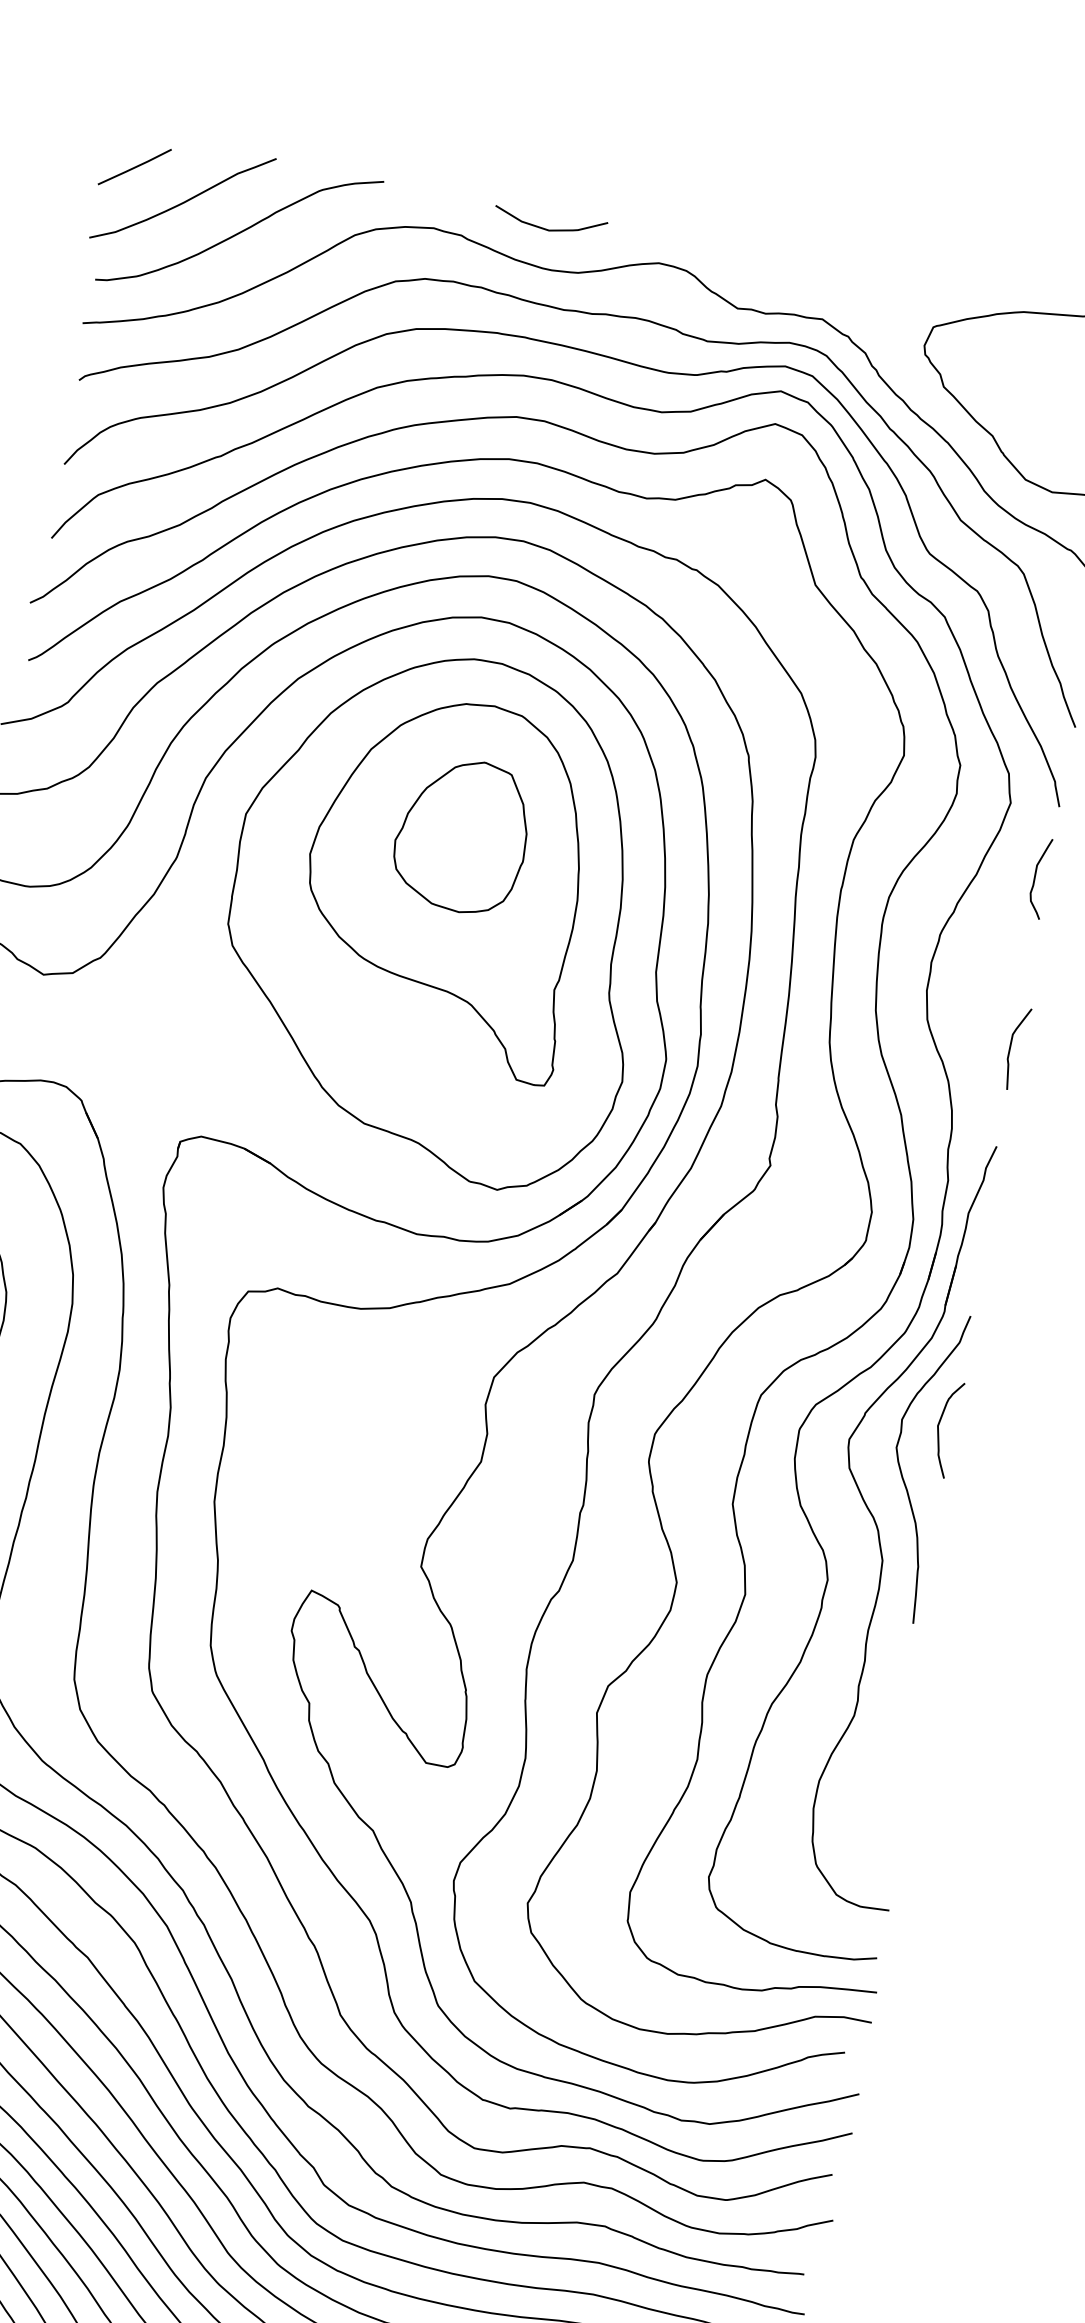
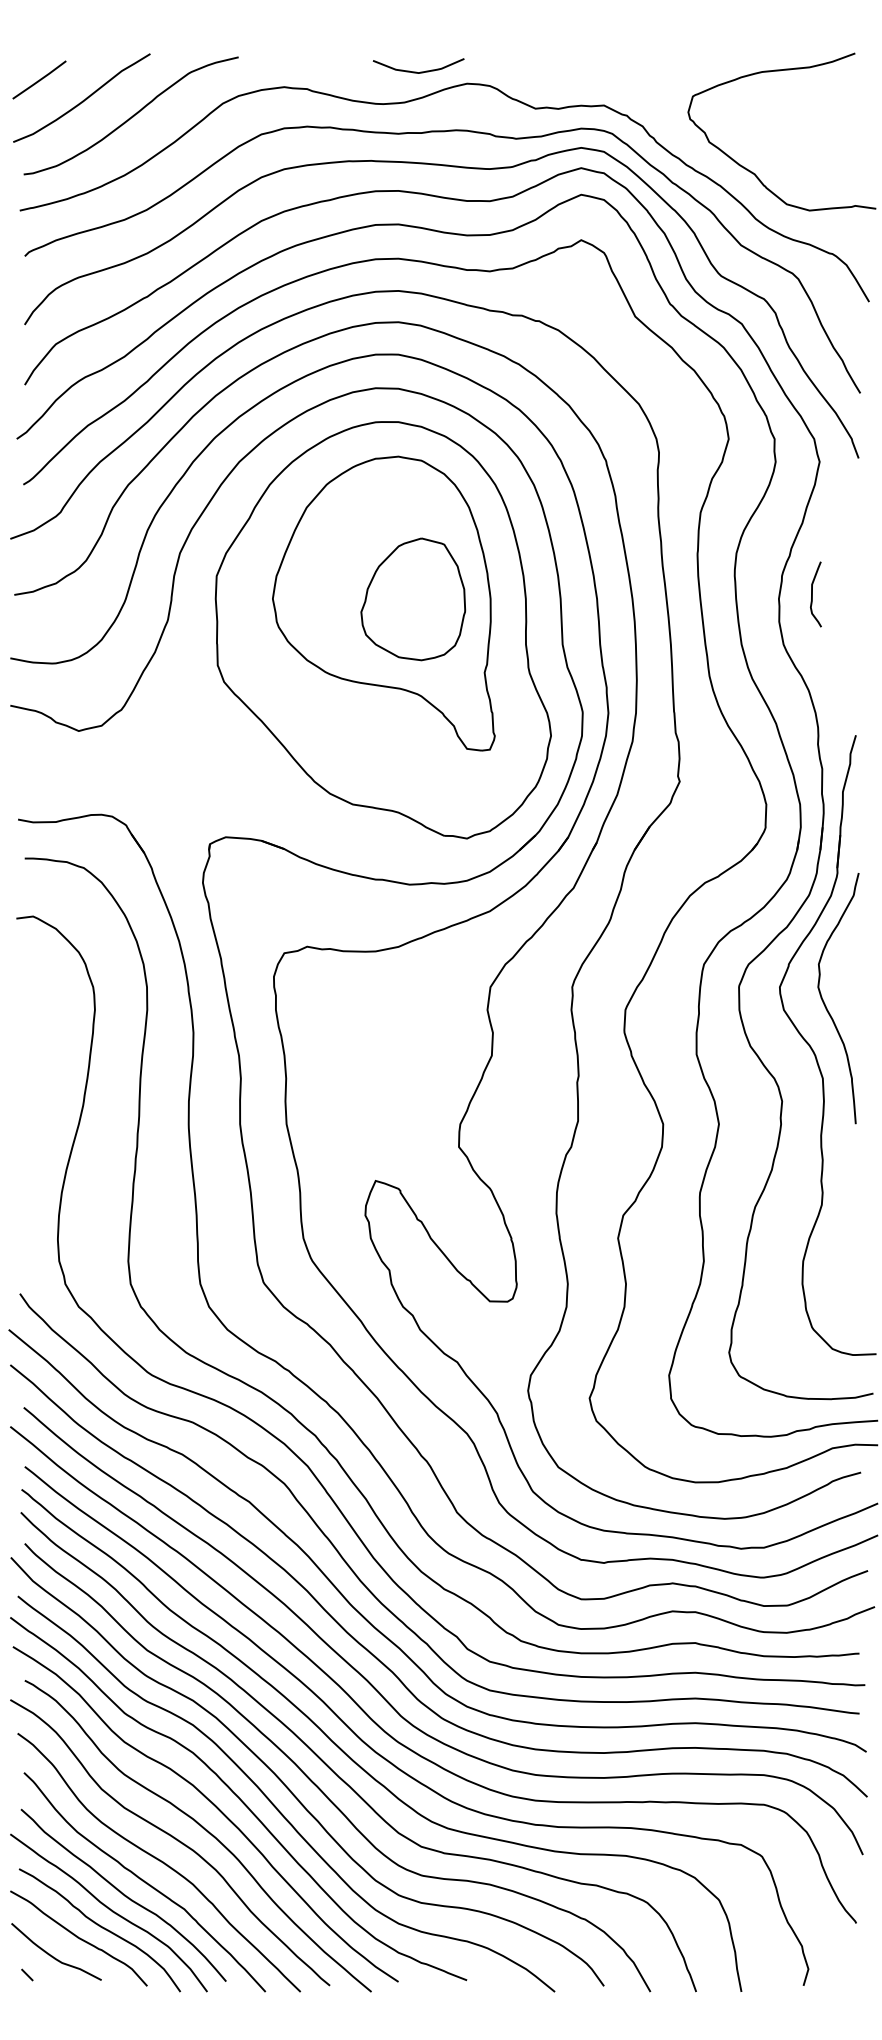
curve: (546, 228) -> (416, 71), moved
part: (462, 835) -> (413, 599), moved
curve: (1035, 877) -> (812, 594), moved
curve: (1010, 1047) -> (853, 655), removed
curve: (939, 1427) -> (849, 965), removed

